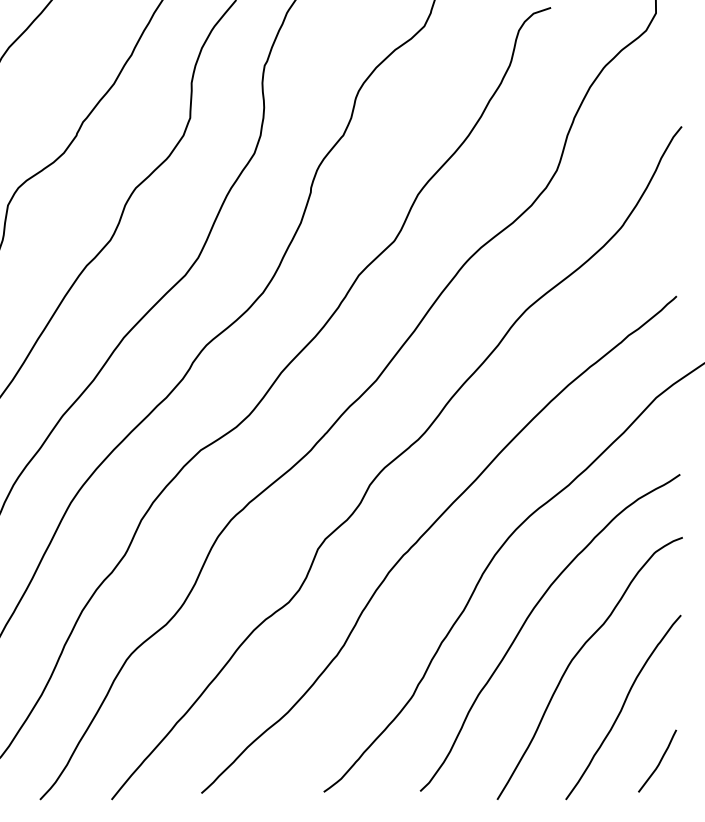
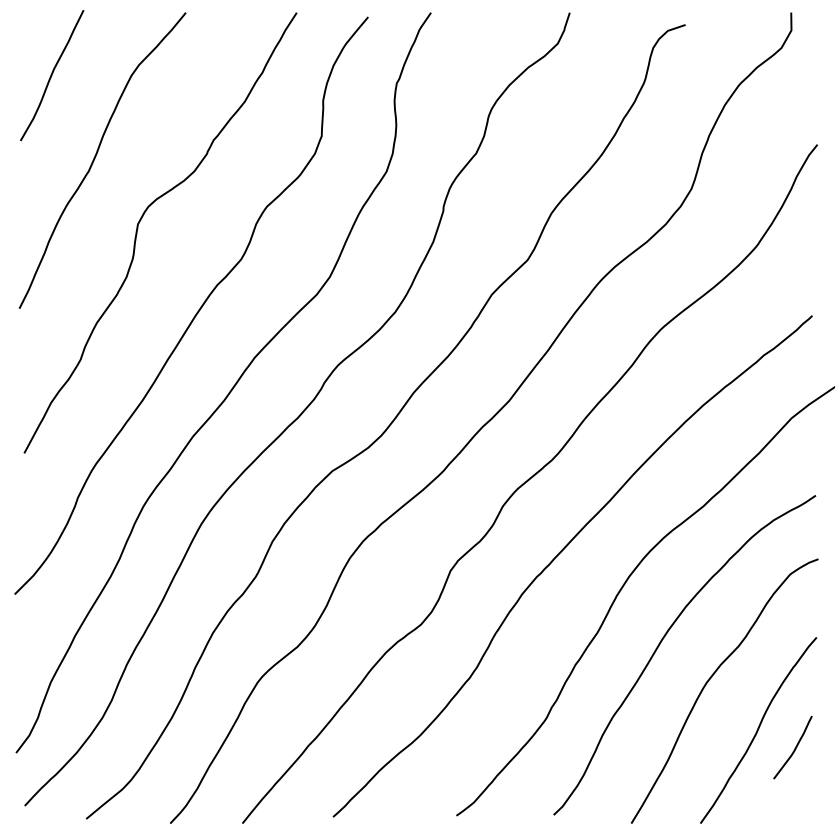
curve: (659, 762) -> (794, 748), moved

